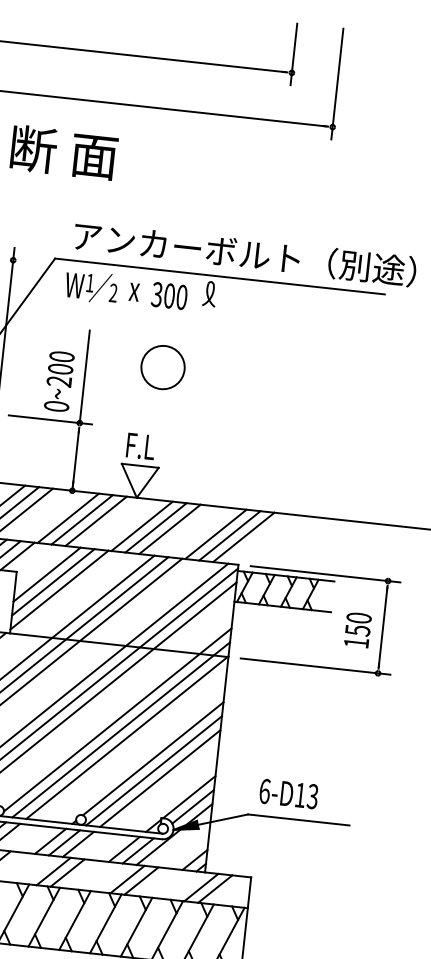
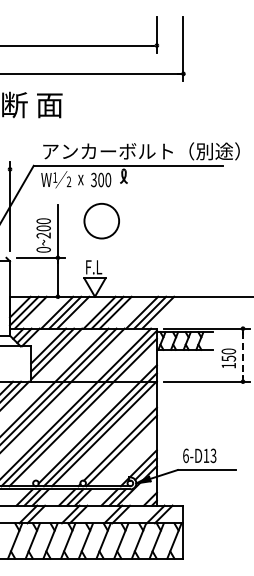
circle: (162, 366) -> (101, 220), size x1.4
line: (383, 627) -> (243, 355), solid -> dashed
line: (160, 777) -> (125, 454), removed

